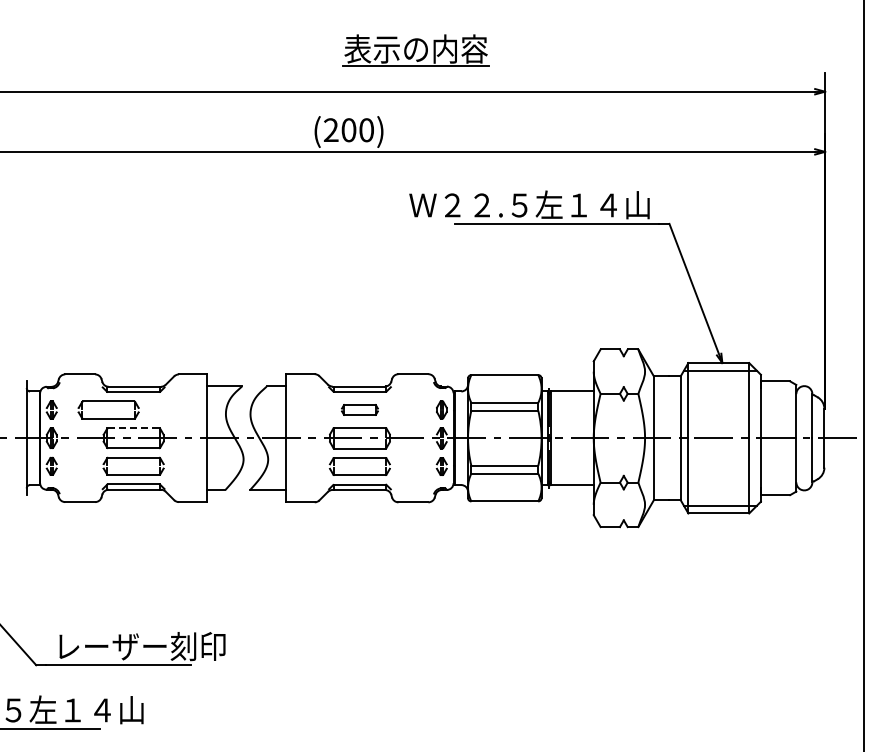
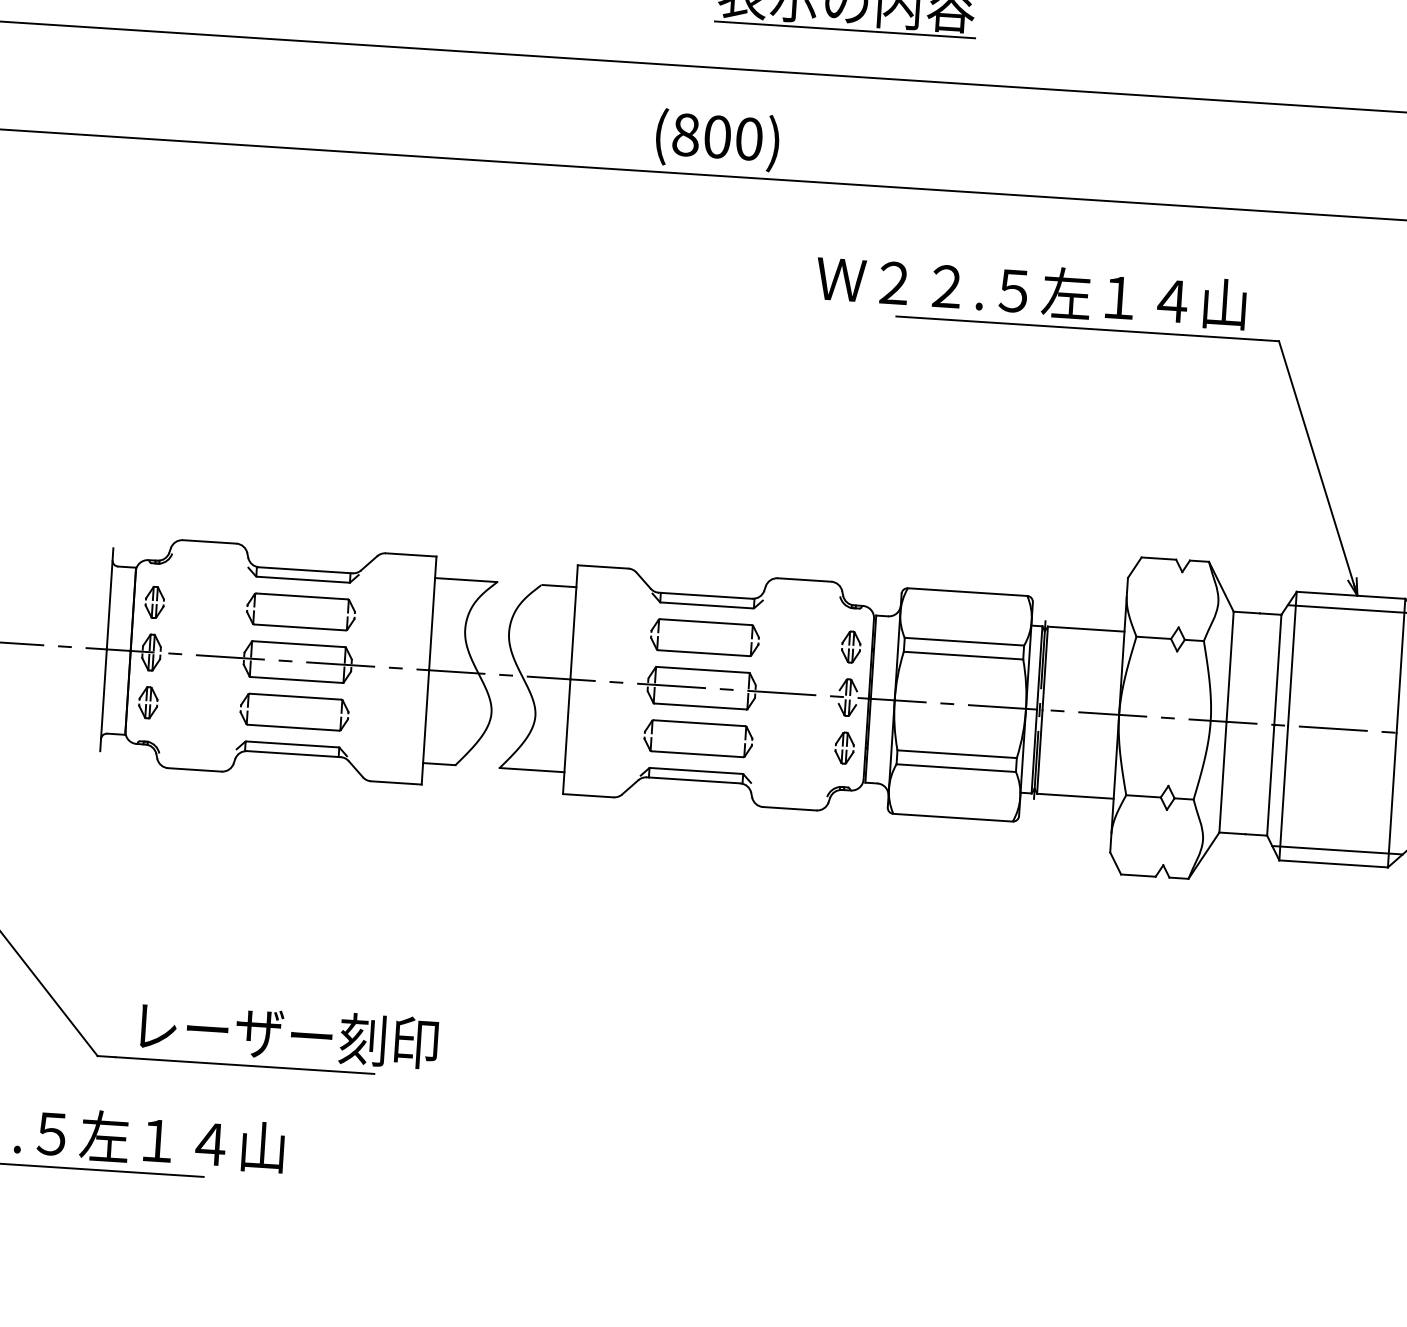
text: (330, 130) -> (684, 135), (200) -> (800)
part: (108, 401) -> (301, 596), moved
part: (359, 409) -> (704, 636), size x1.67
line: (133, 428) -> (298, 644), dashed -> solid

